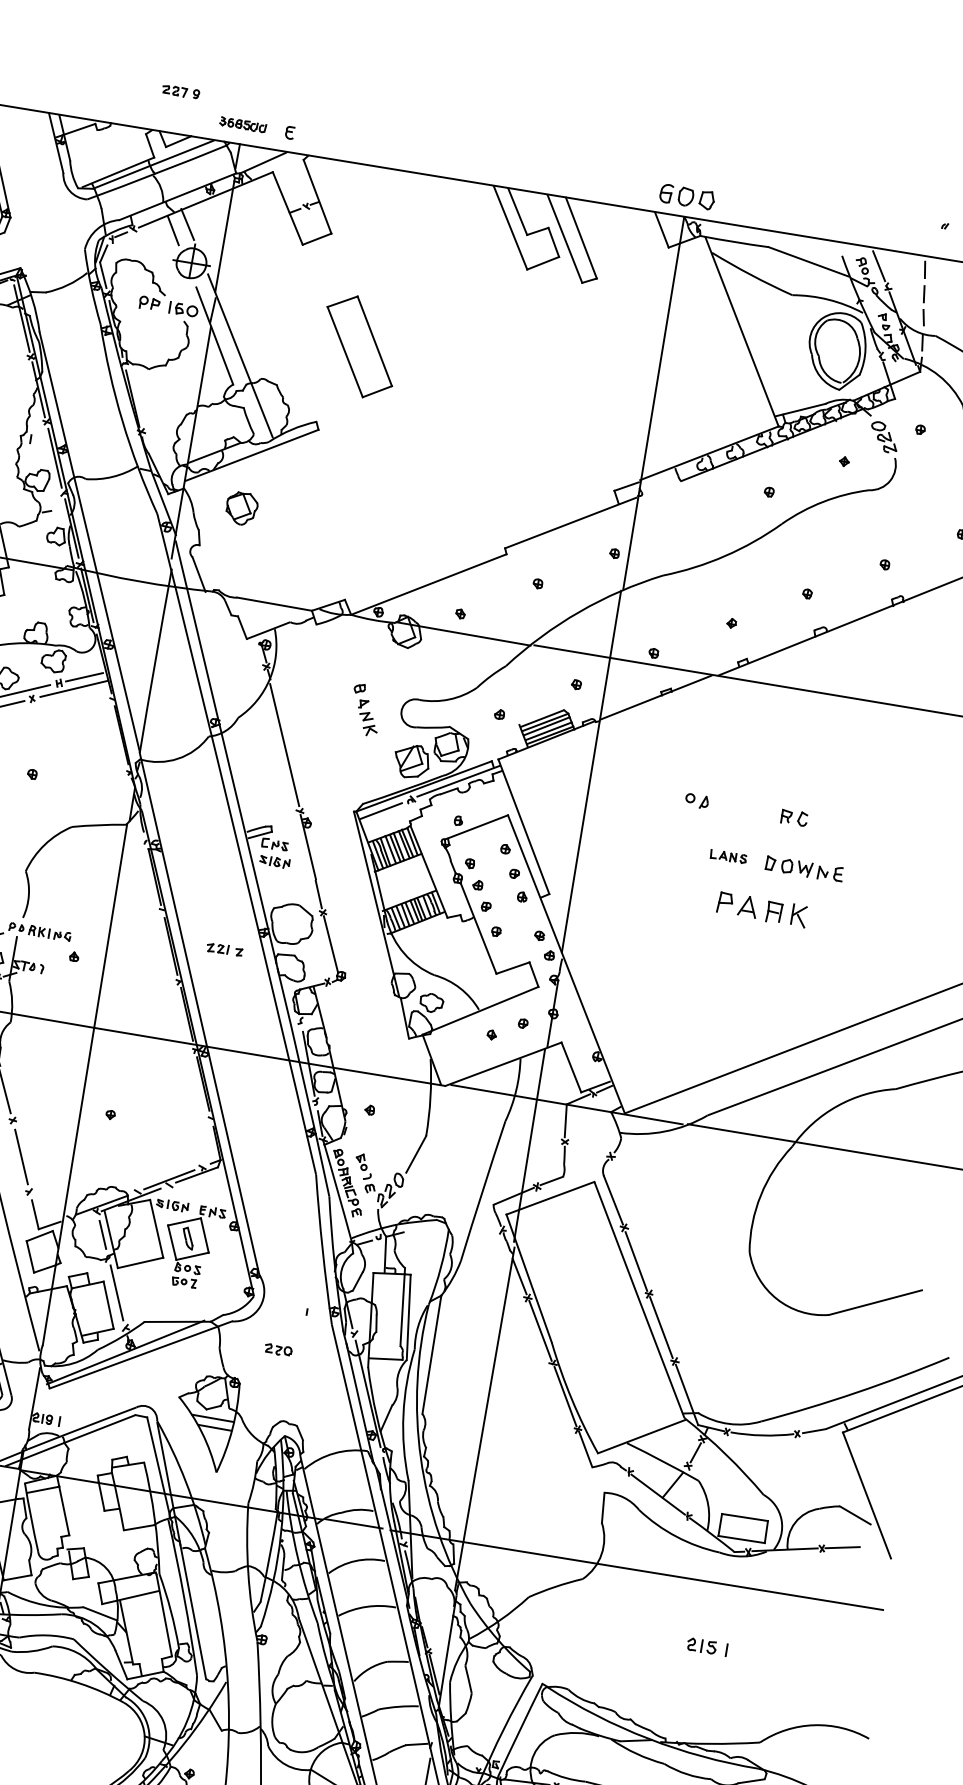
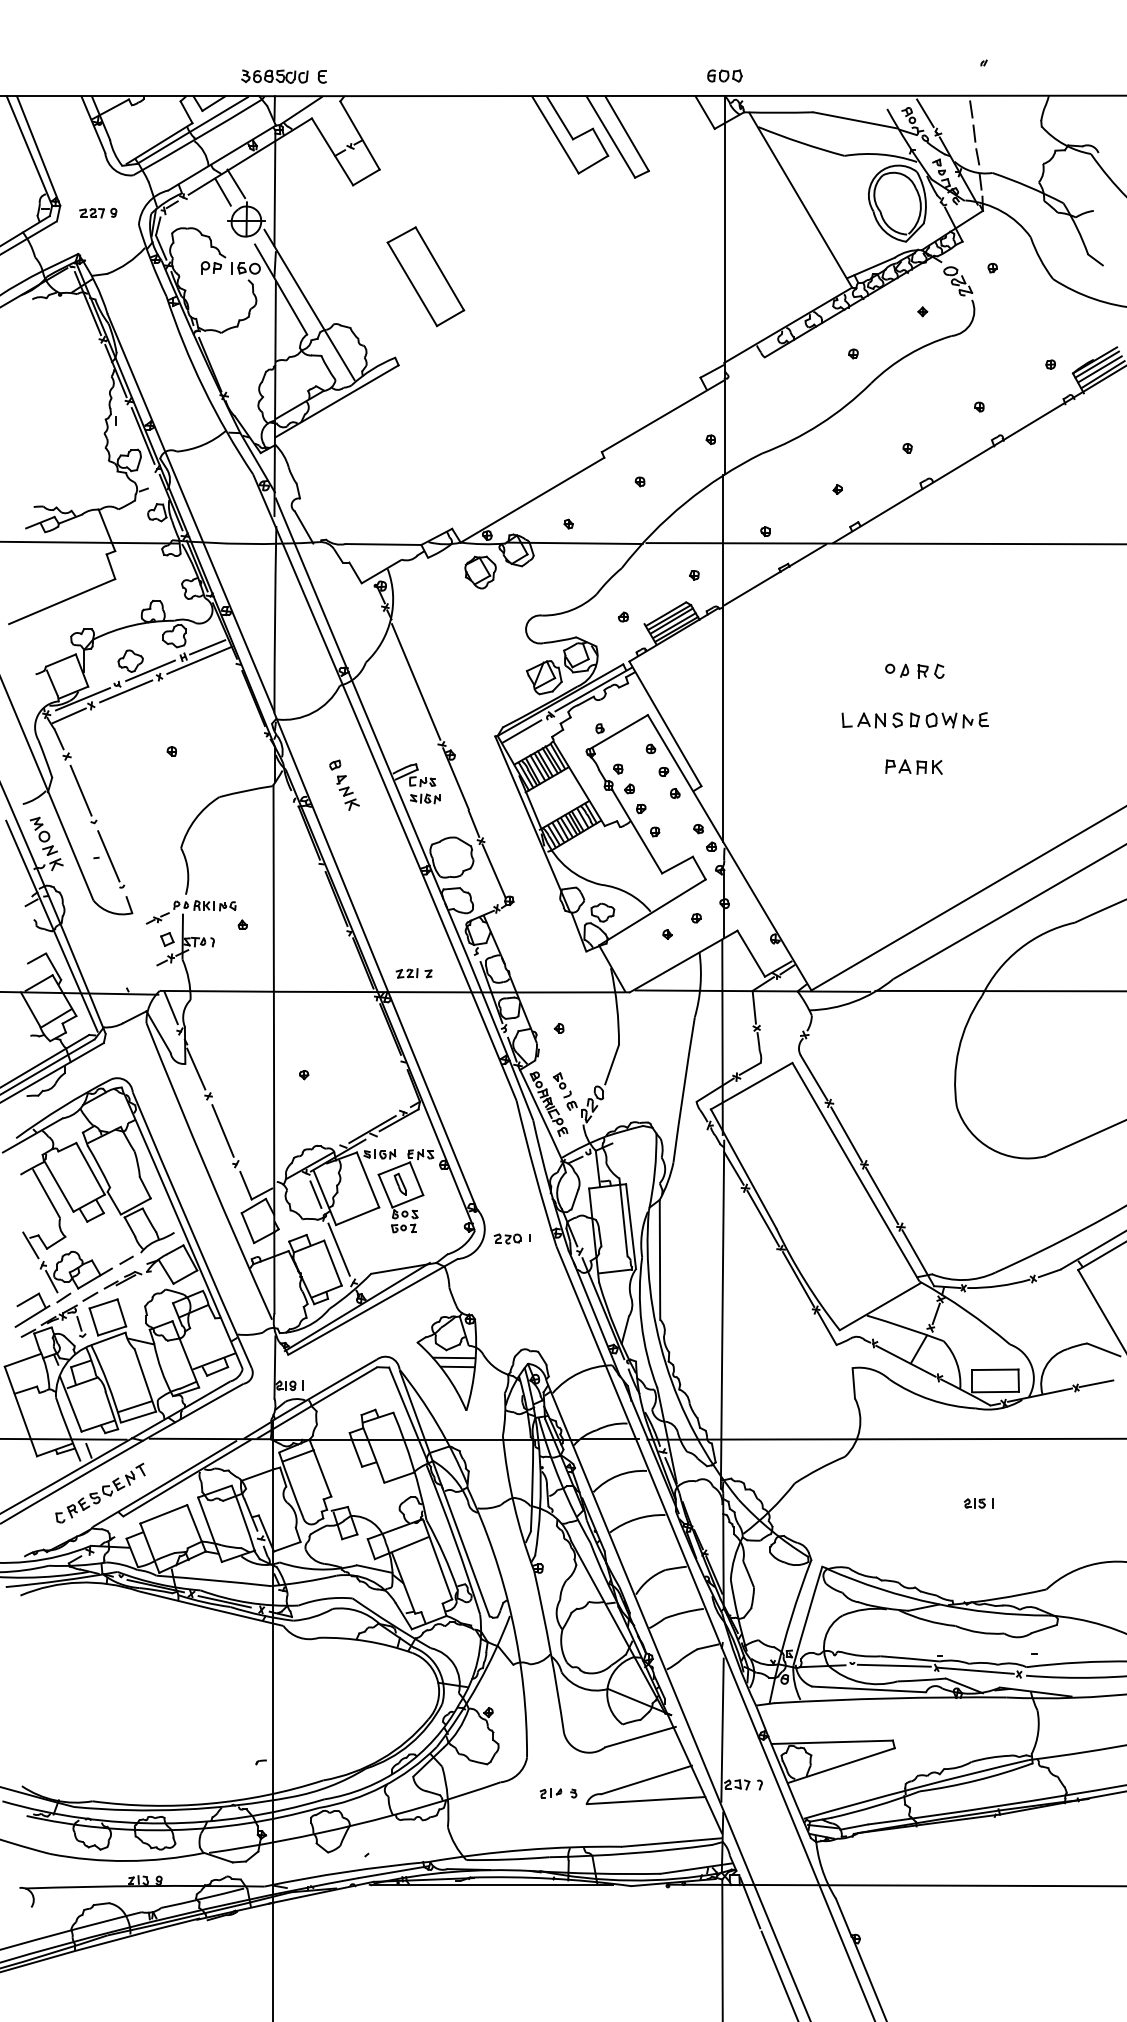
part: (181, 91) -> (98, 212), moved
part: (242, 124) -> (274, 76), size x1.43
part: (686, 196) -> (724, 75), size x0.62
part: (241, 508) -> (480, 572), moved
part: (365, 709) -> (344, 784), moved
part: (697, 801) -> (897, 670), moved
part: (727, 856) -> (871, 720), size x1.67
part: (761, 908) -> (913, 766), size x0.62
part: (224, 949) -> (413, 973), moved
part: (278, 1349) -> (507, 1238), moved
part: (706, 1646) -> (978, 1503), size x0.71

